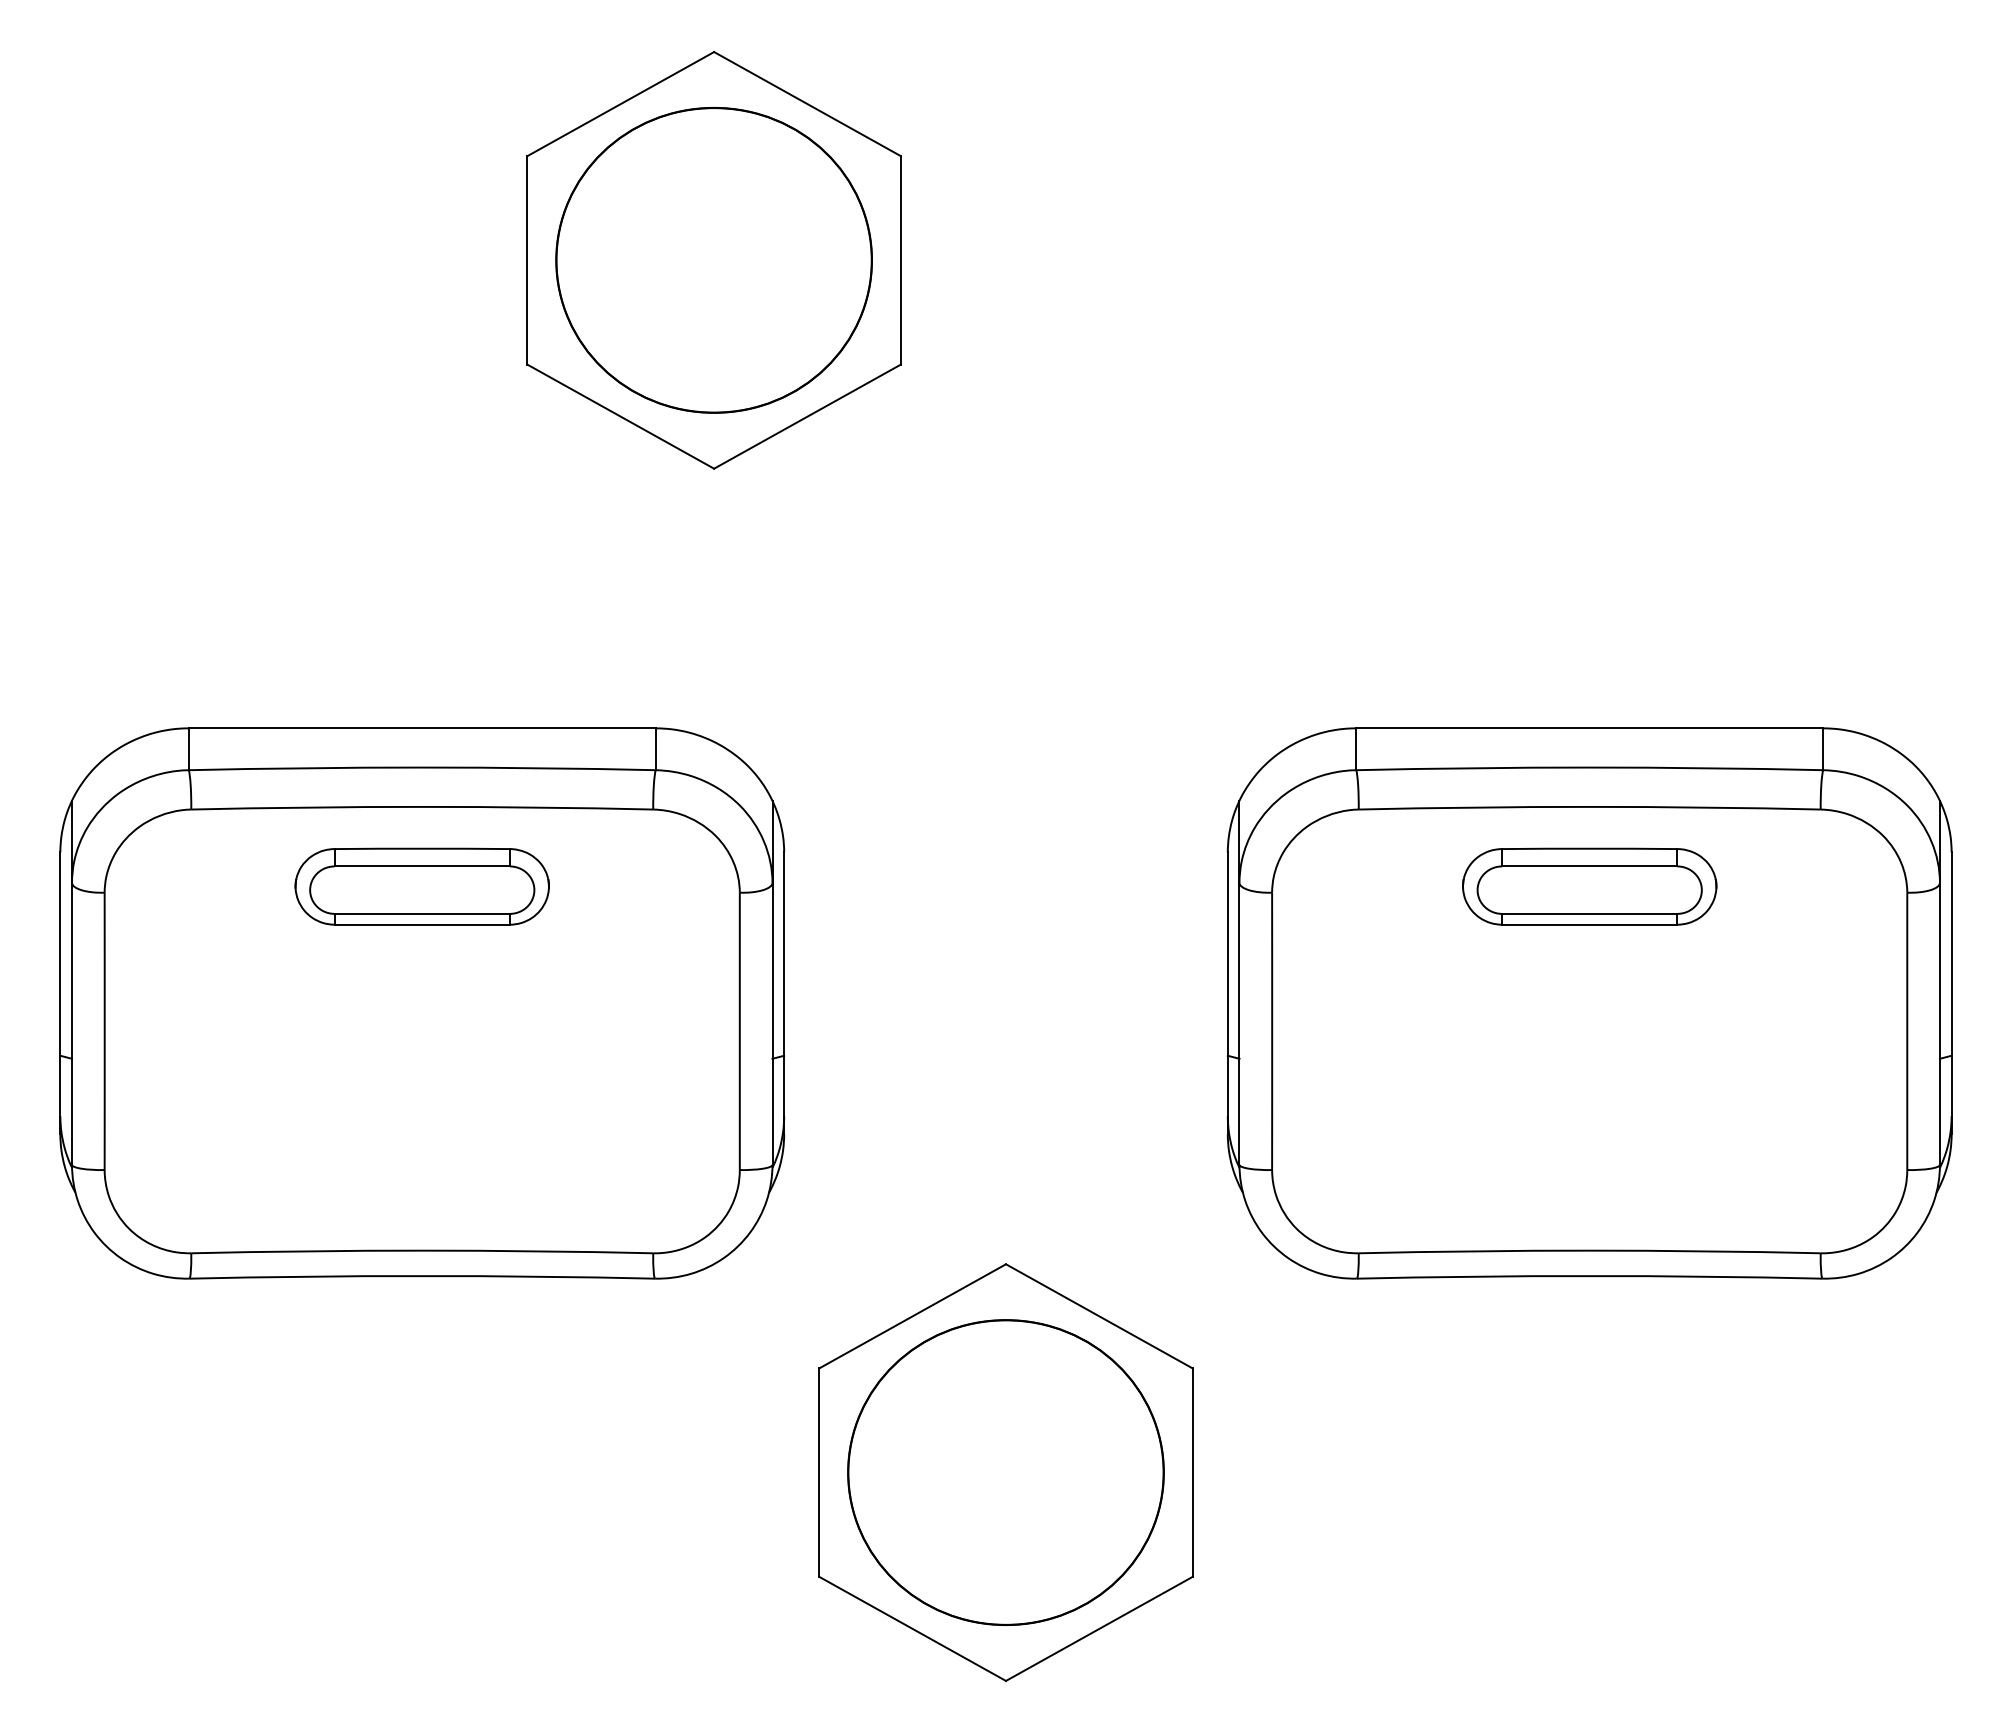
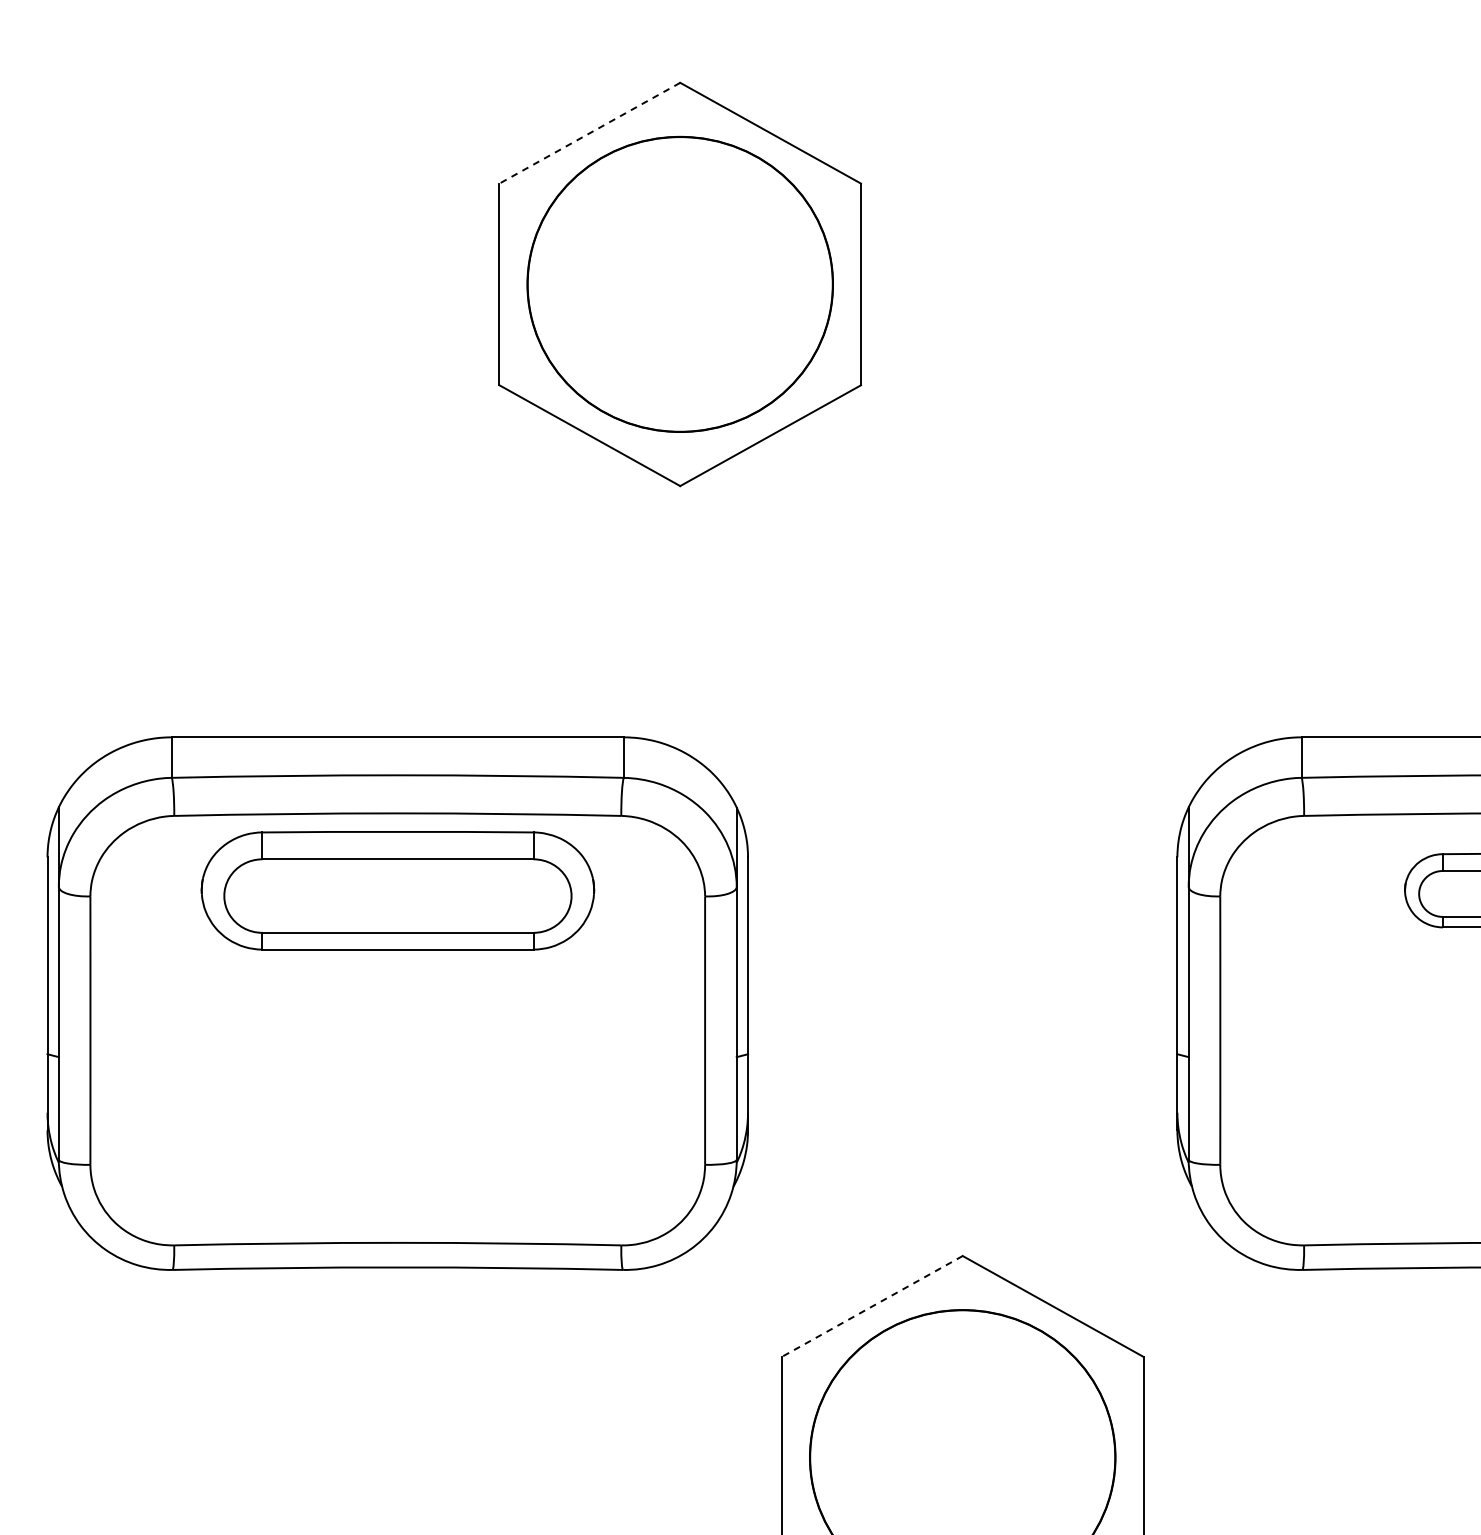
line: (620, 104) -> (589, 133), solid -> dashed
part: (421, 886) -> (397, 890), size x1.6
line: (912, 1316) -> (872, 1306), solid -> dashed

